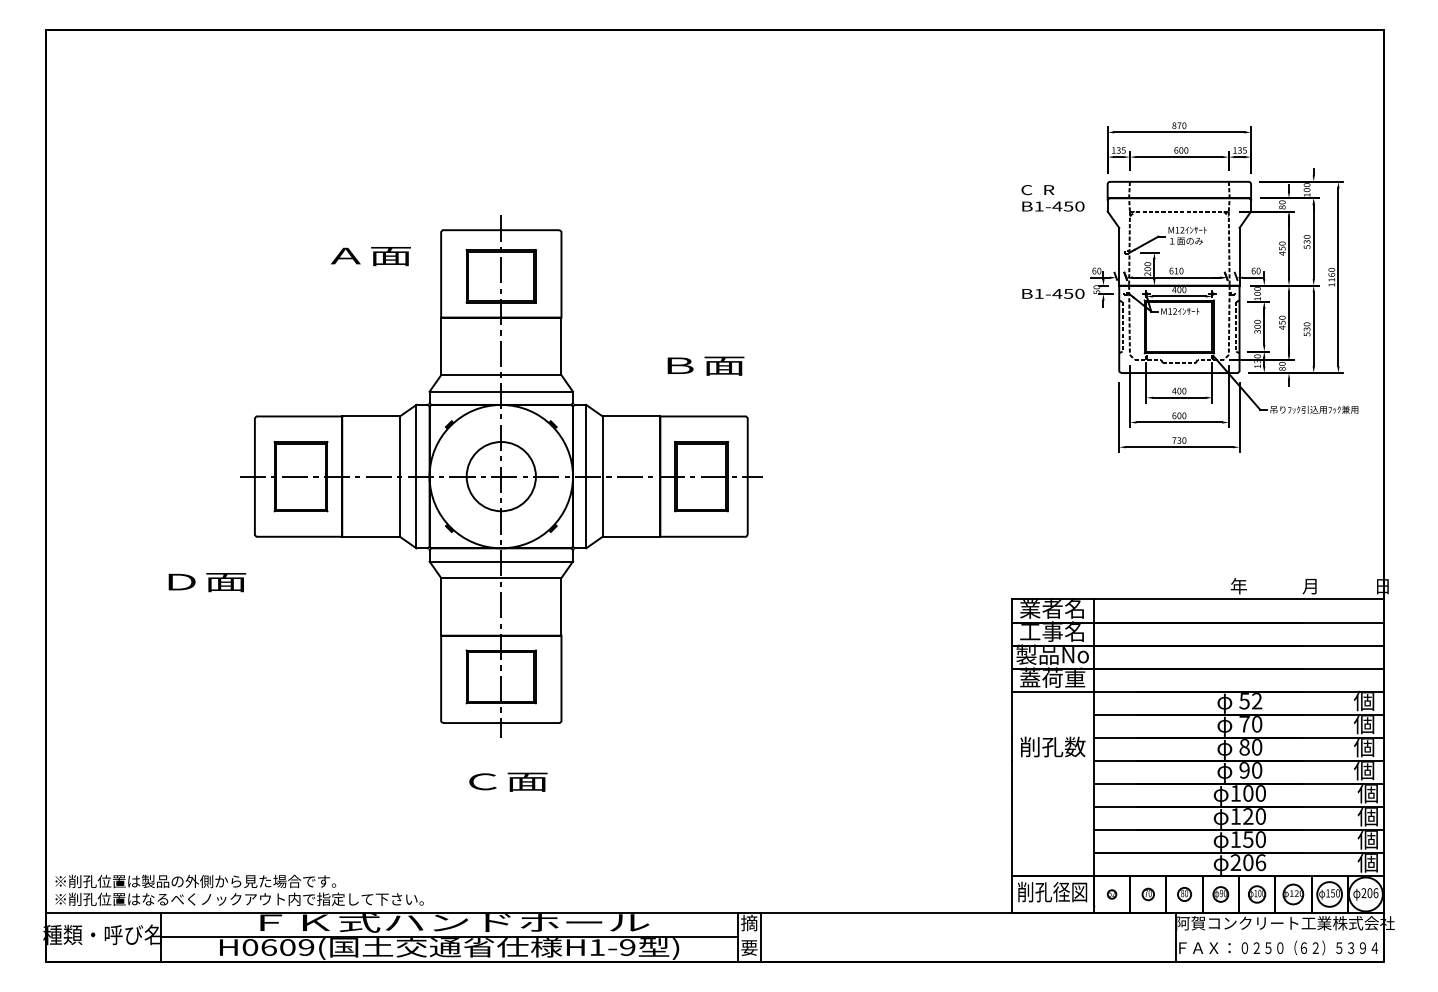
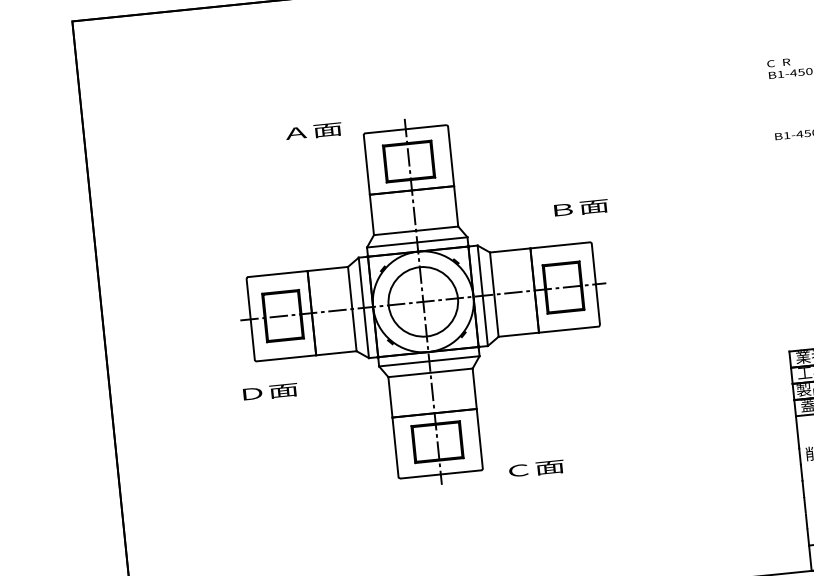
text: (370, 256) -> (313, 131), moved
text: (705, 365) -> (580, 207), moved
circle: (500, 476) -> (422, 301), size x1.43
text: (207, 582) -> (270, 392), moved
text: (508, 781) -> (536, 468), moved

